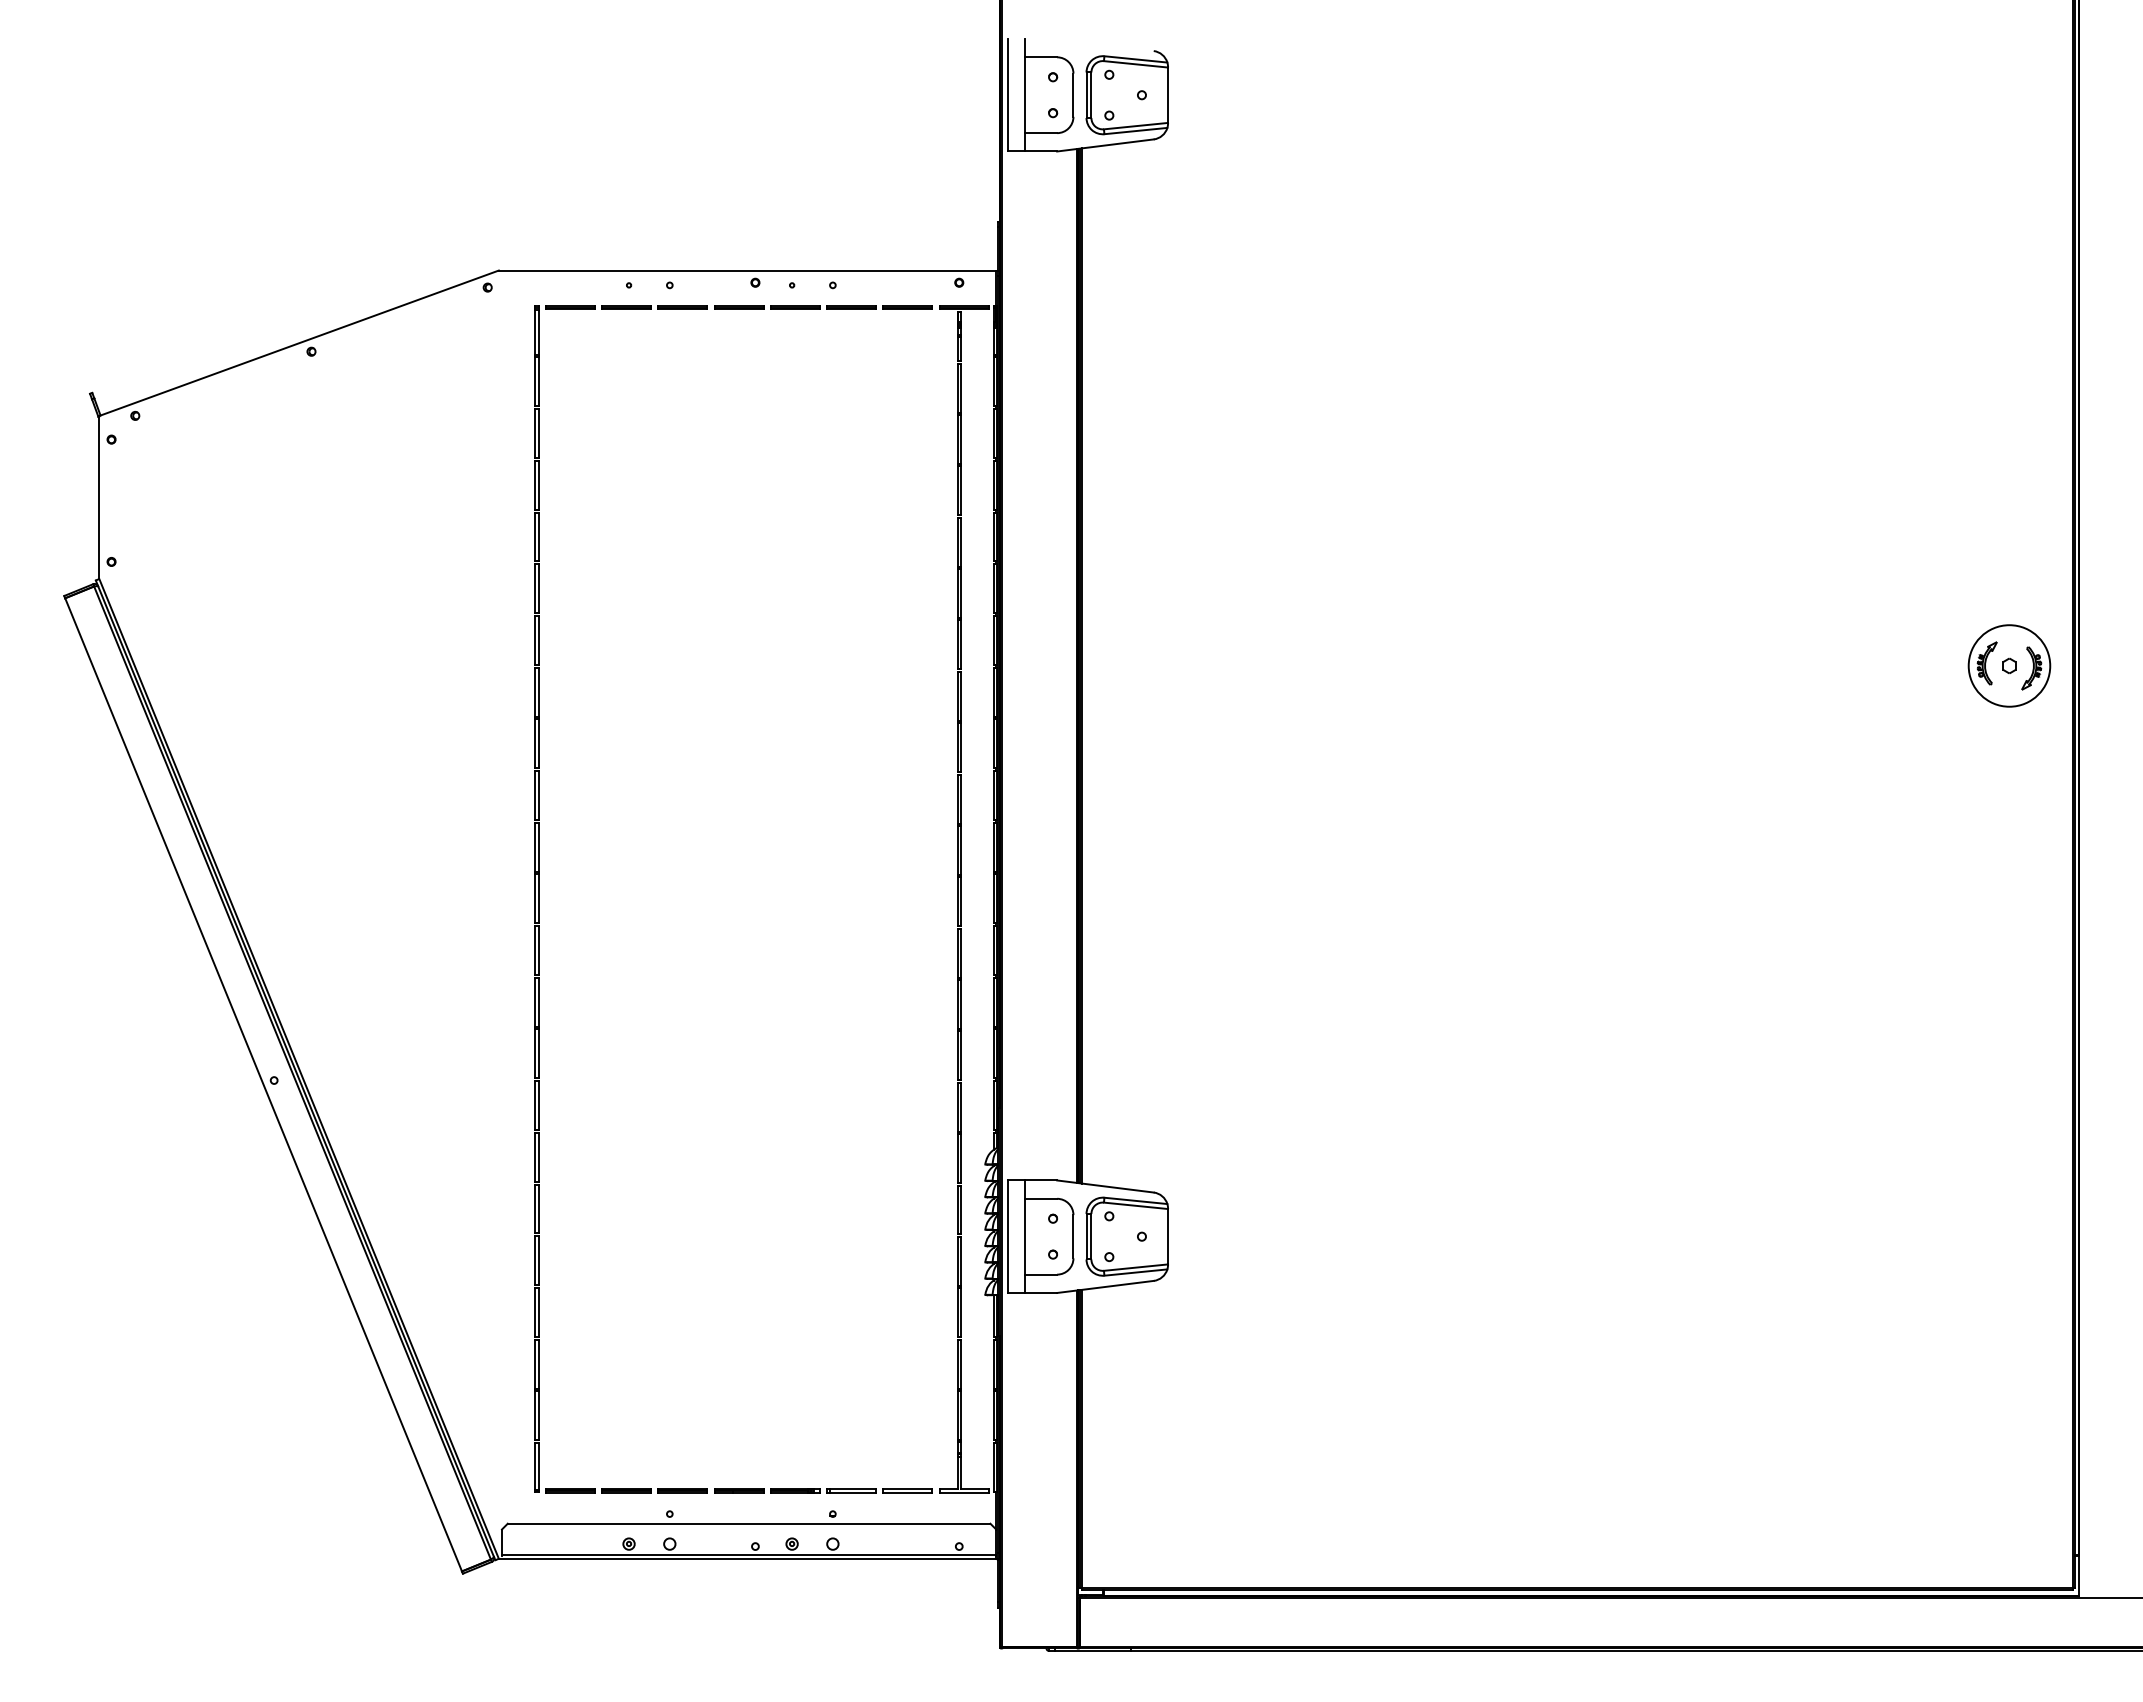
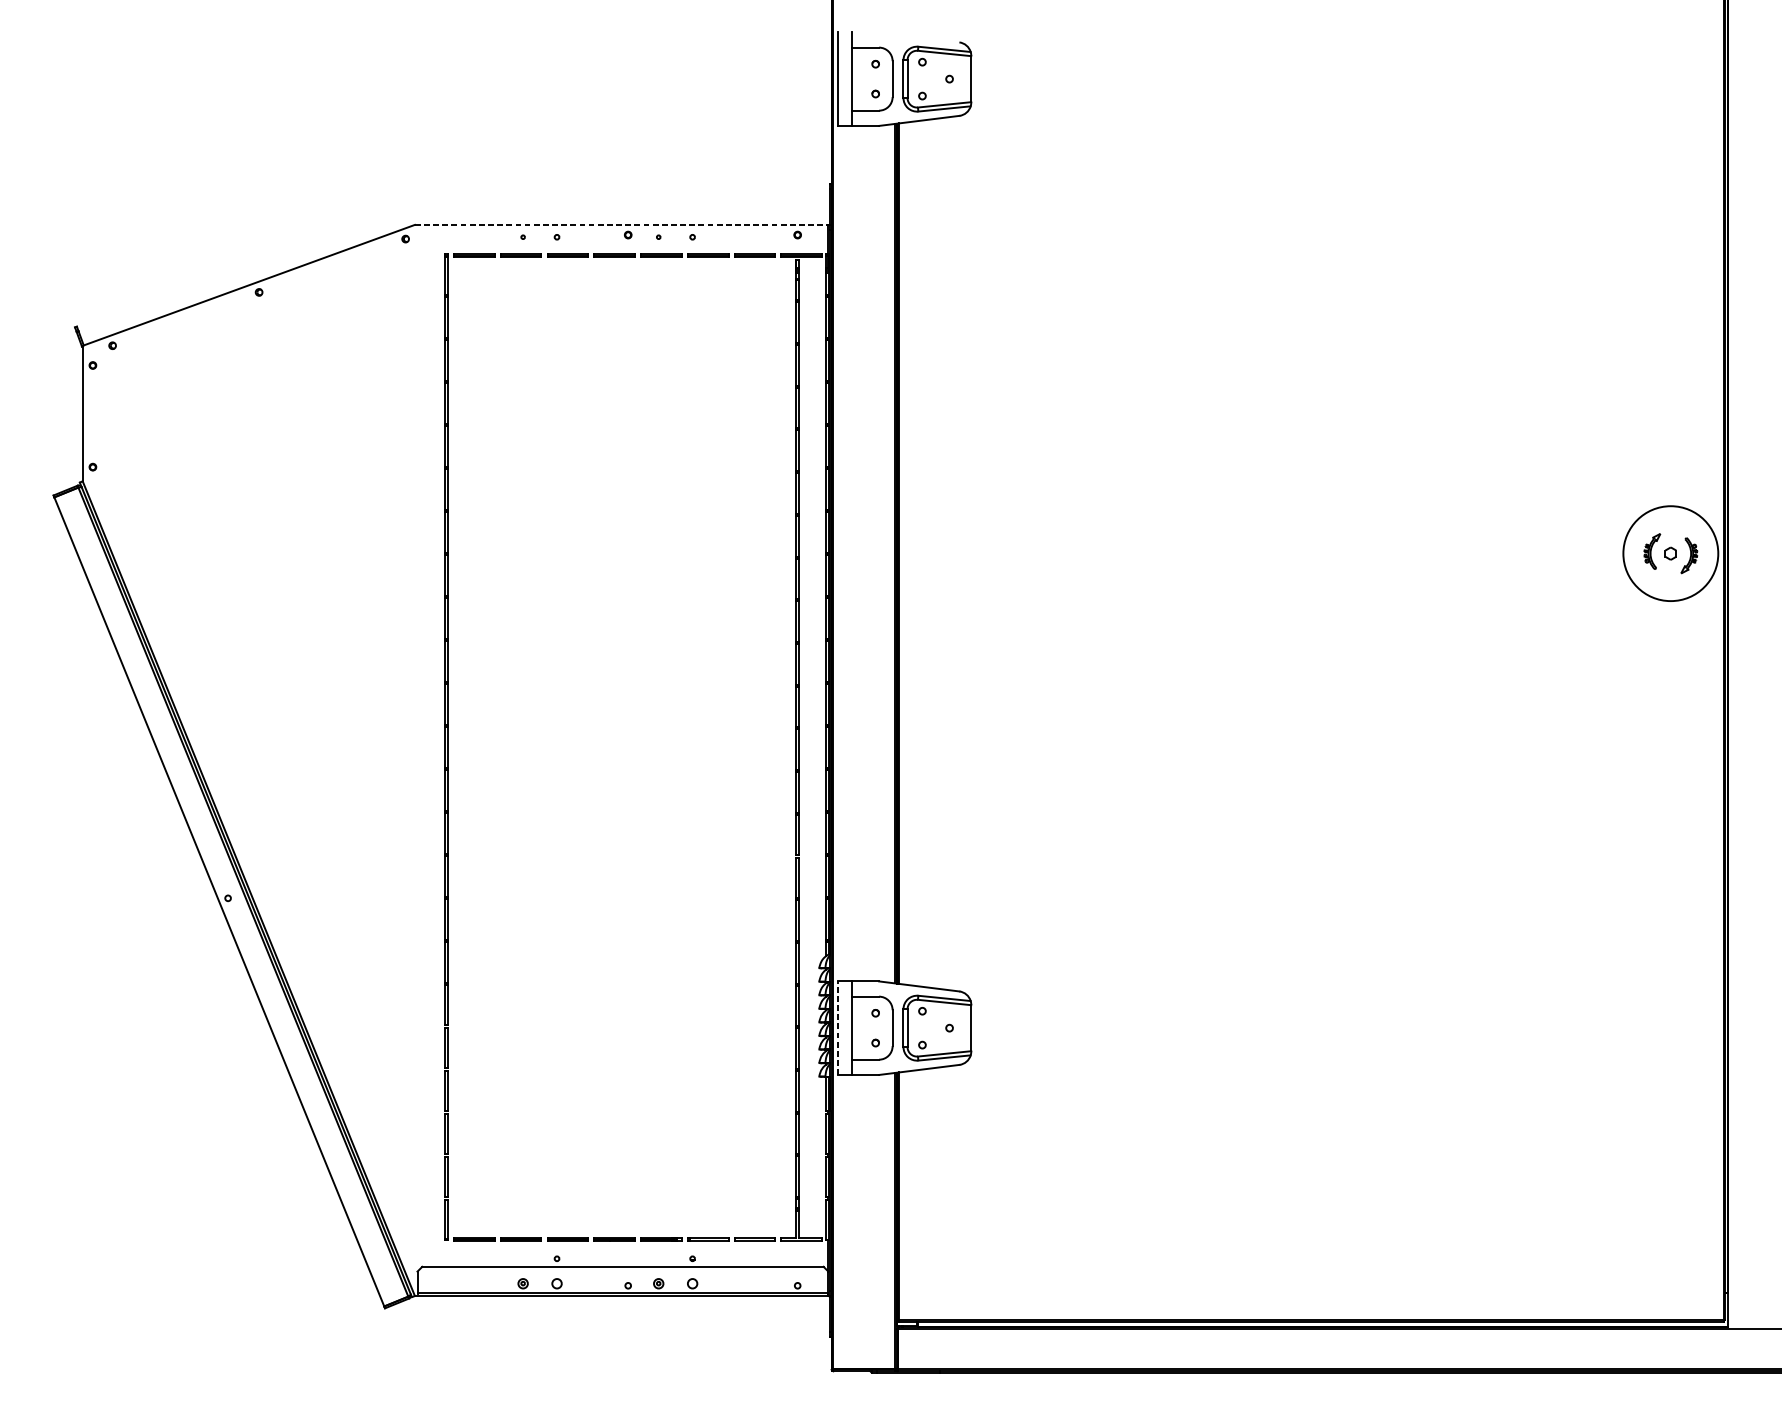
line: (747, 270) -> (621, 224), solid -> dashed
circle: (2009, 665) -> (1670, 553), size x1.4
line: (1008, 1236) -> (838, 1028), solid -> dashed

